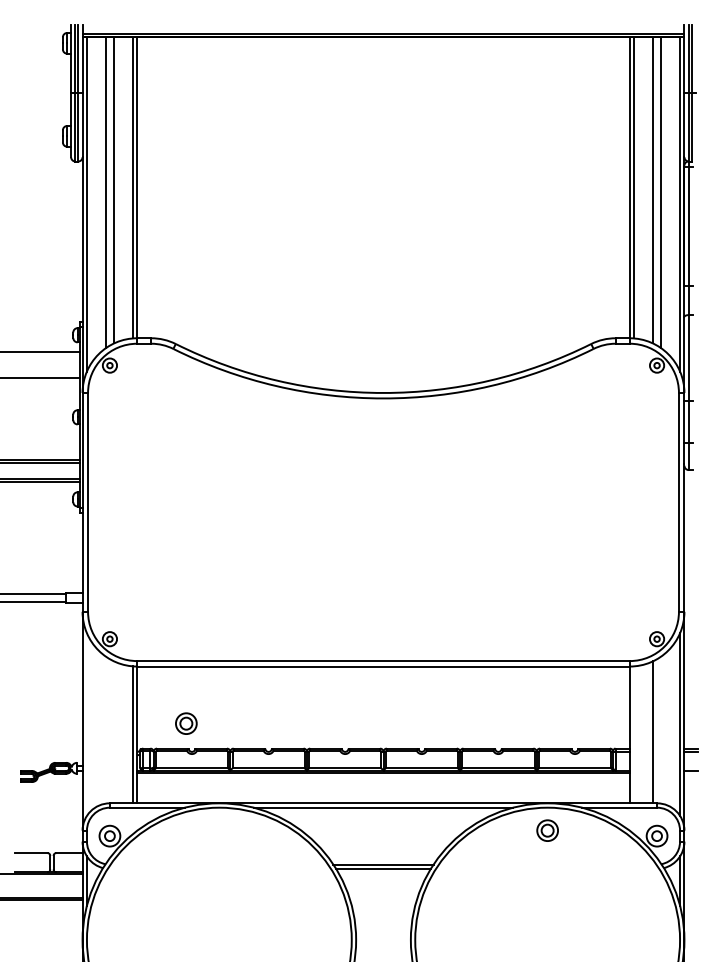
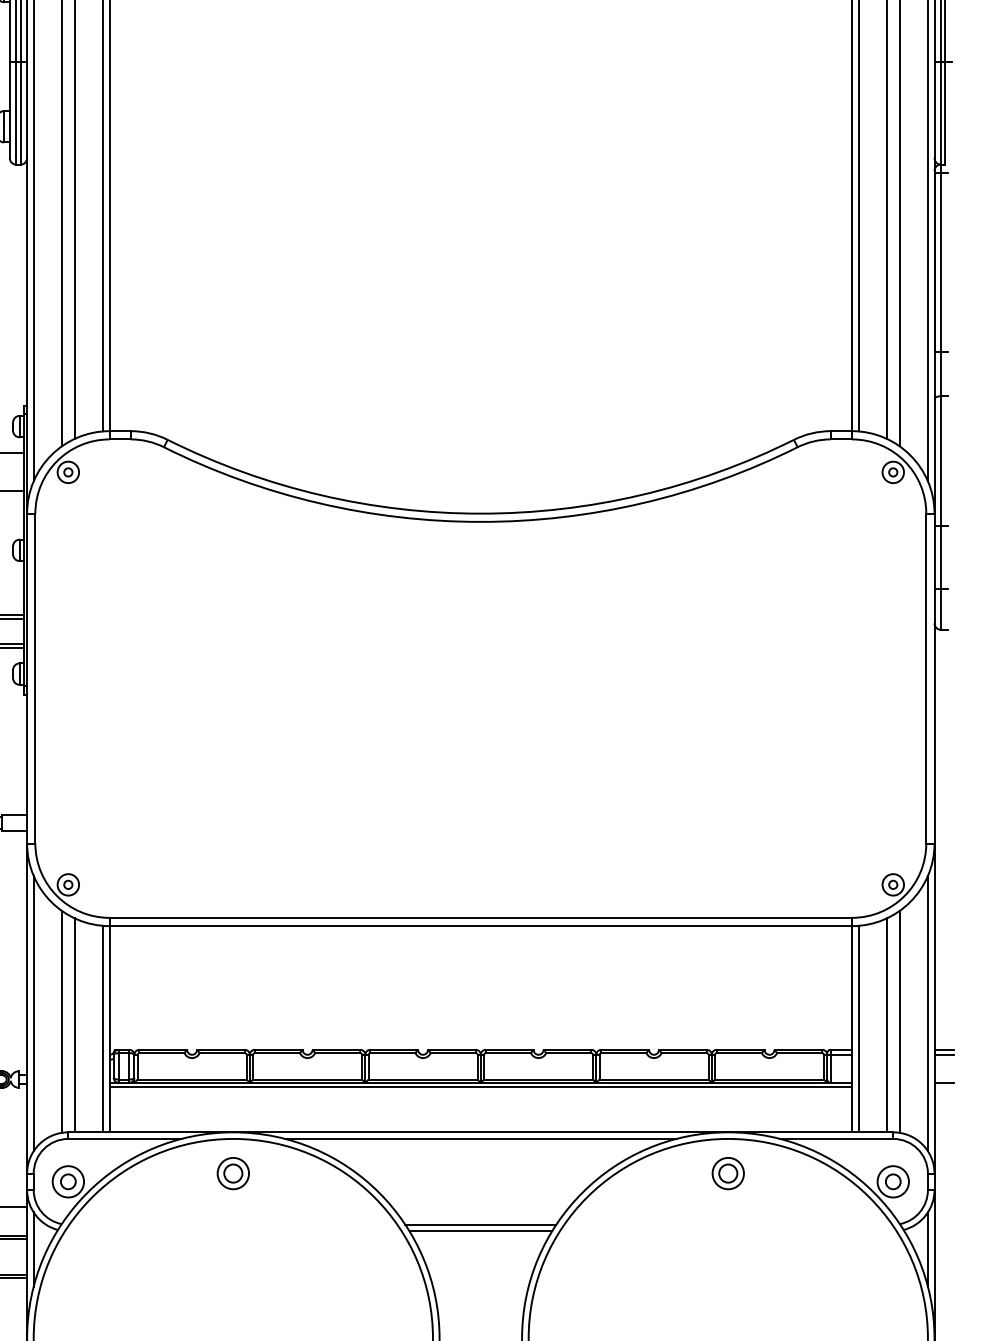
part: (186, 723) -> (233, 1173), moved
line: (86, 724) -> (33, 1013), added
line: (105, 729) -> (61, 1021), added
line: (661, 729) -> (899, 1021), added
line: (114, 732) -> (75, 1025), added
line: (634, 734) -> (859, 1028), added

